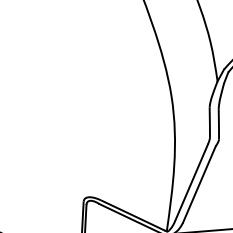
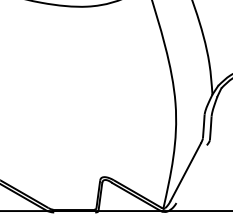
line: (199, 185) -> (191, 174), removed

